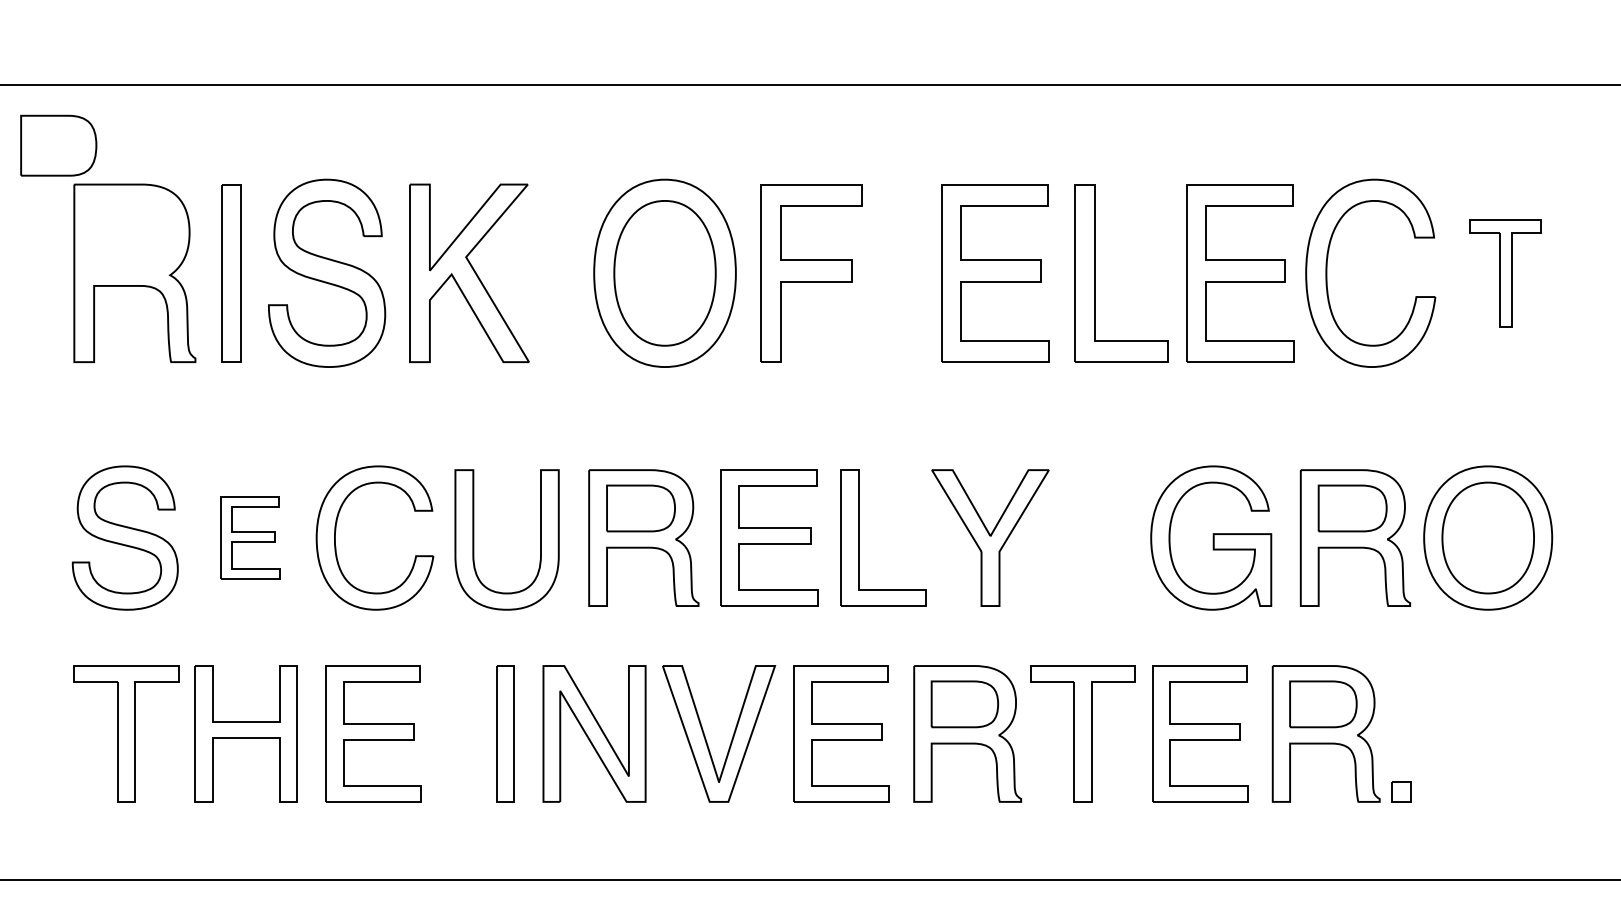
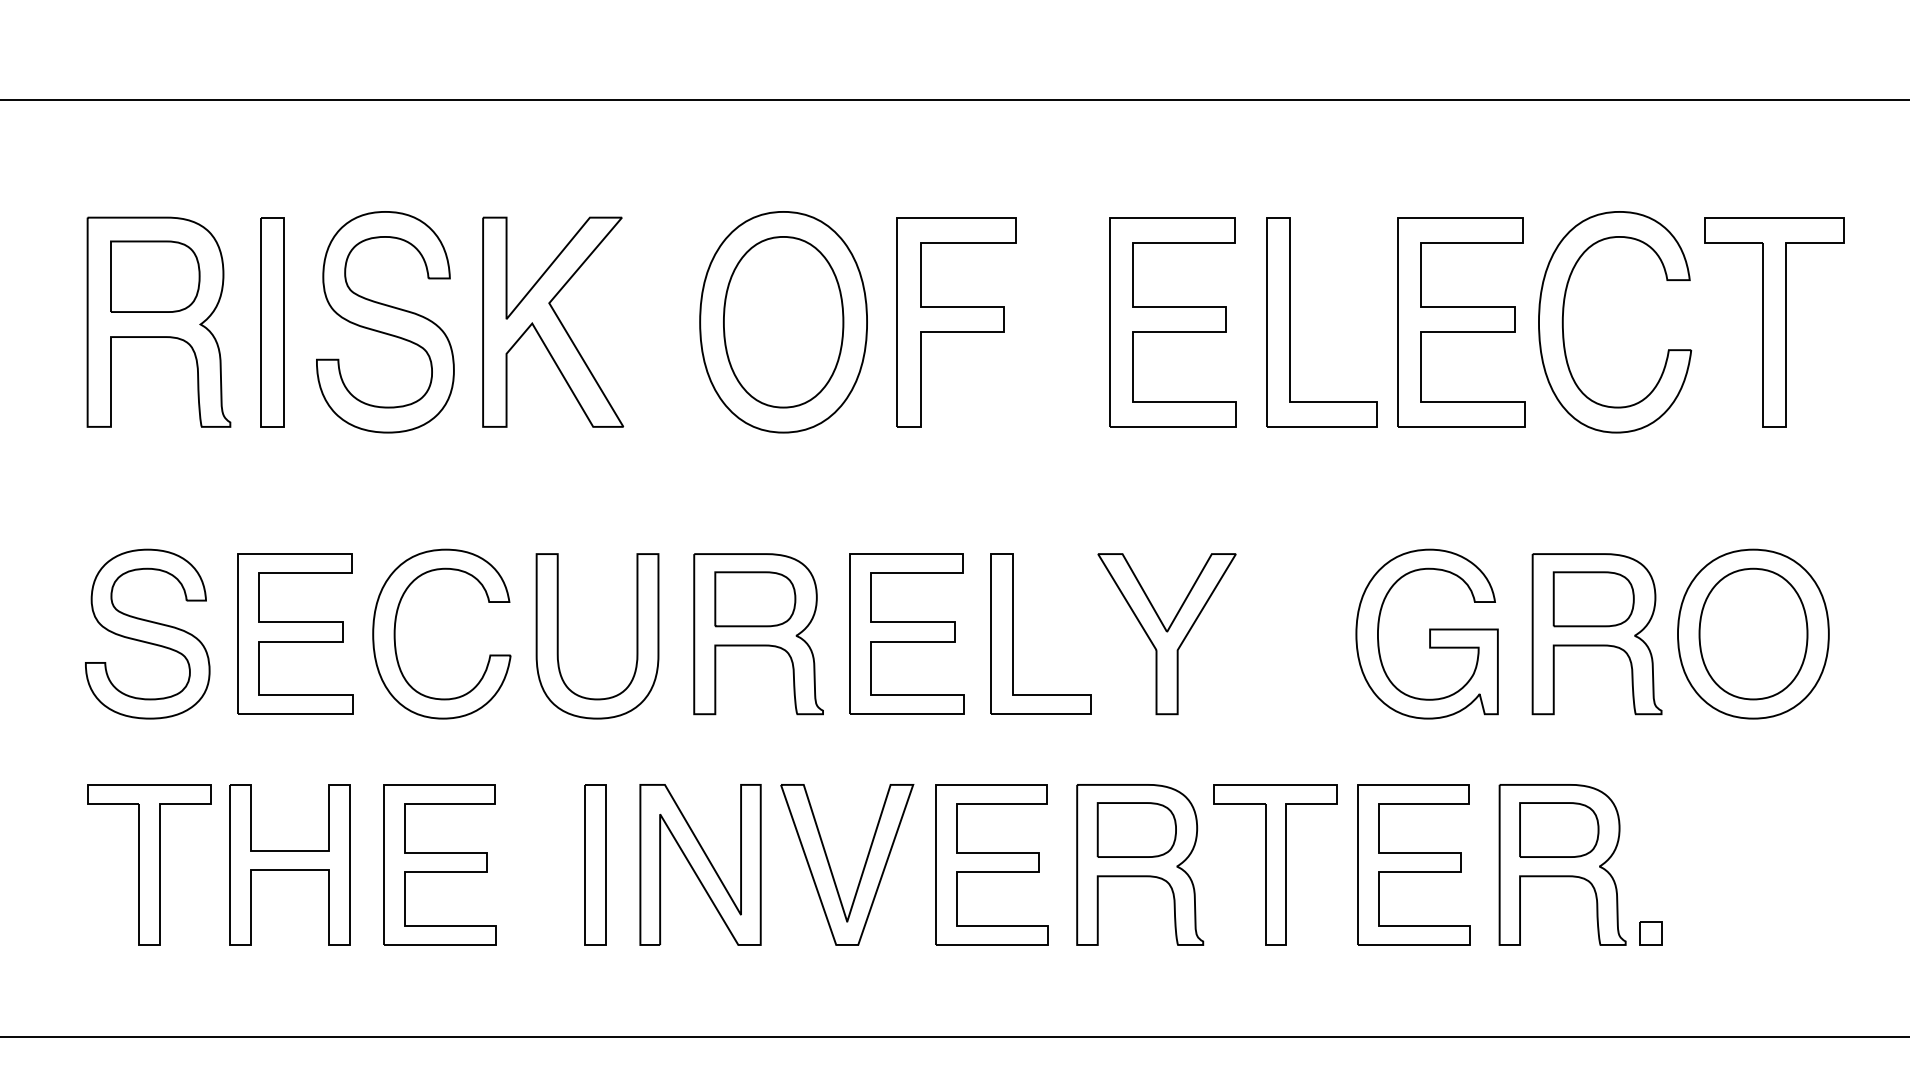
part: (58, 145) -> (155, 276), moved
part: (1505, 273) -> (1773, 322), size x1.67
part: (250, 537) -> (295, 633), size x1.67

